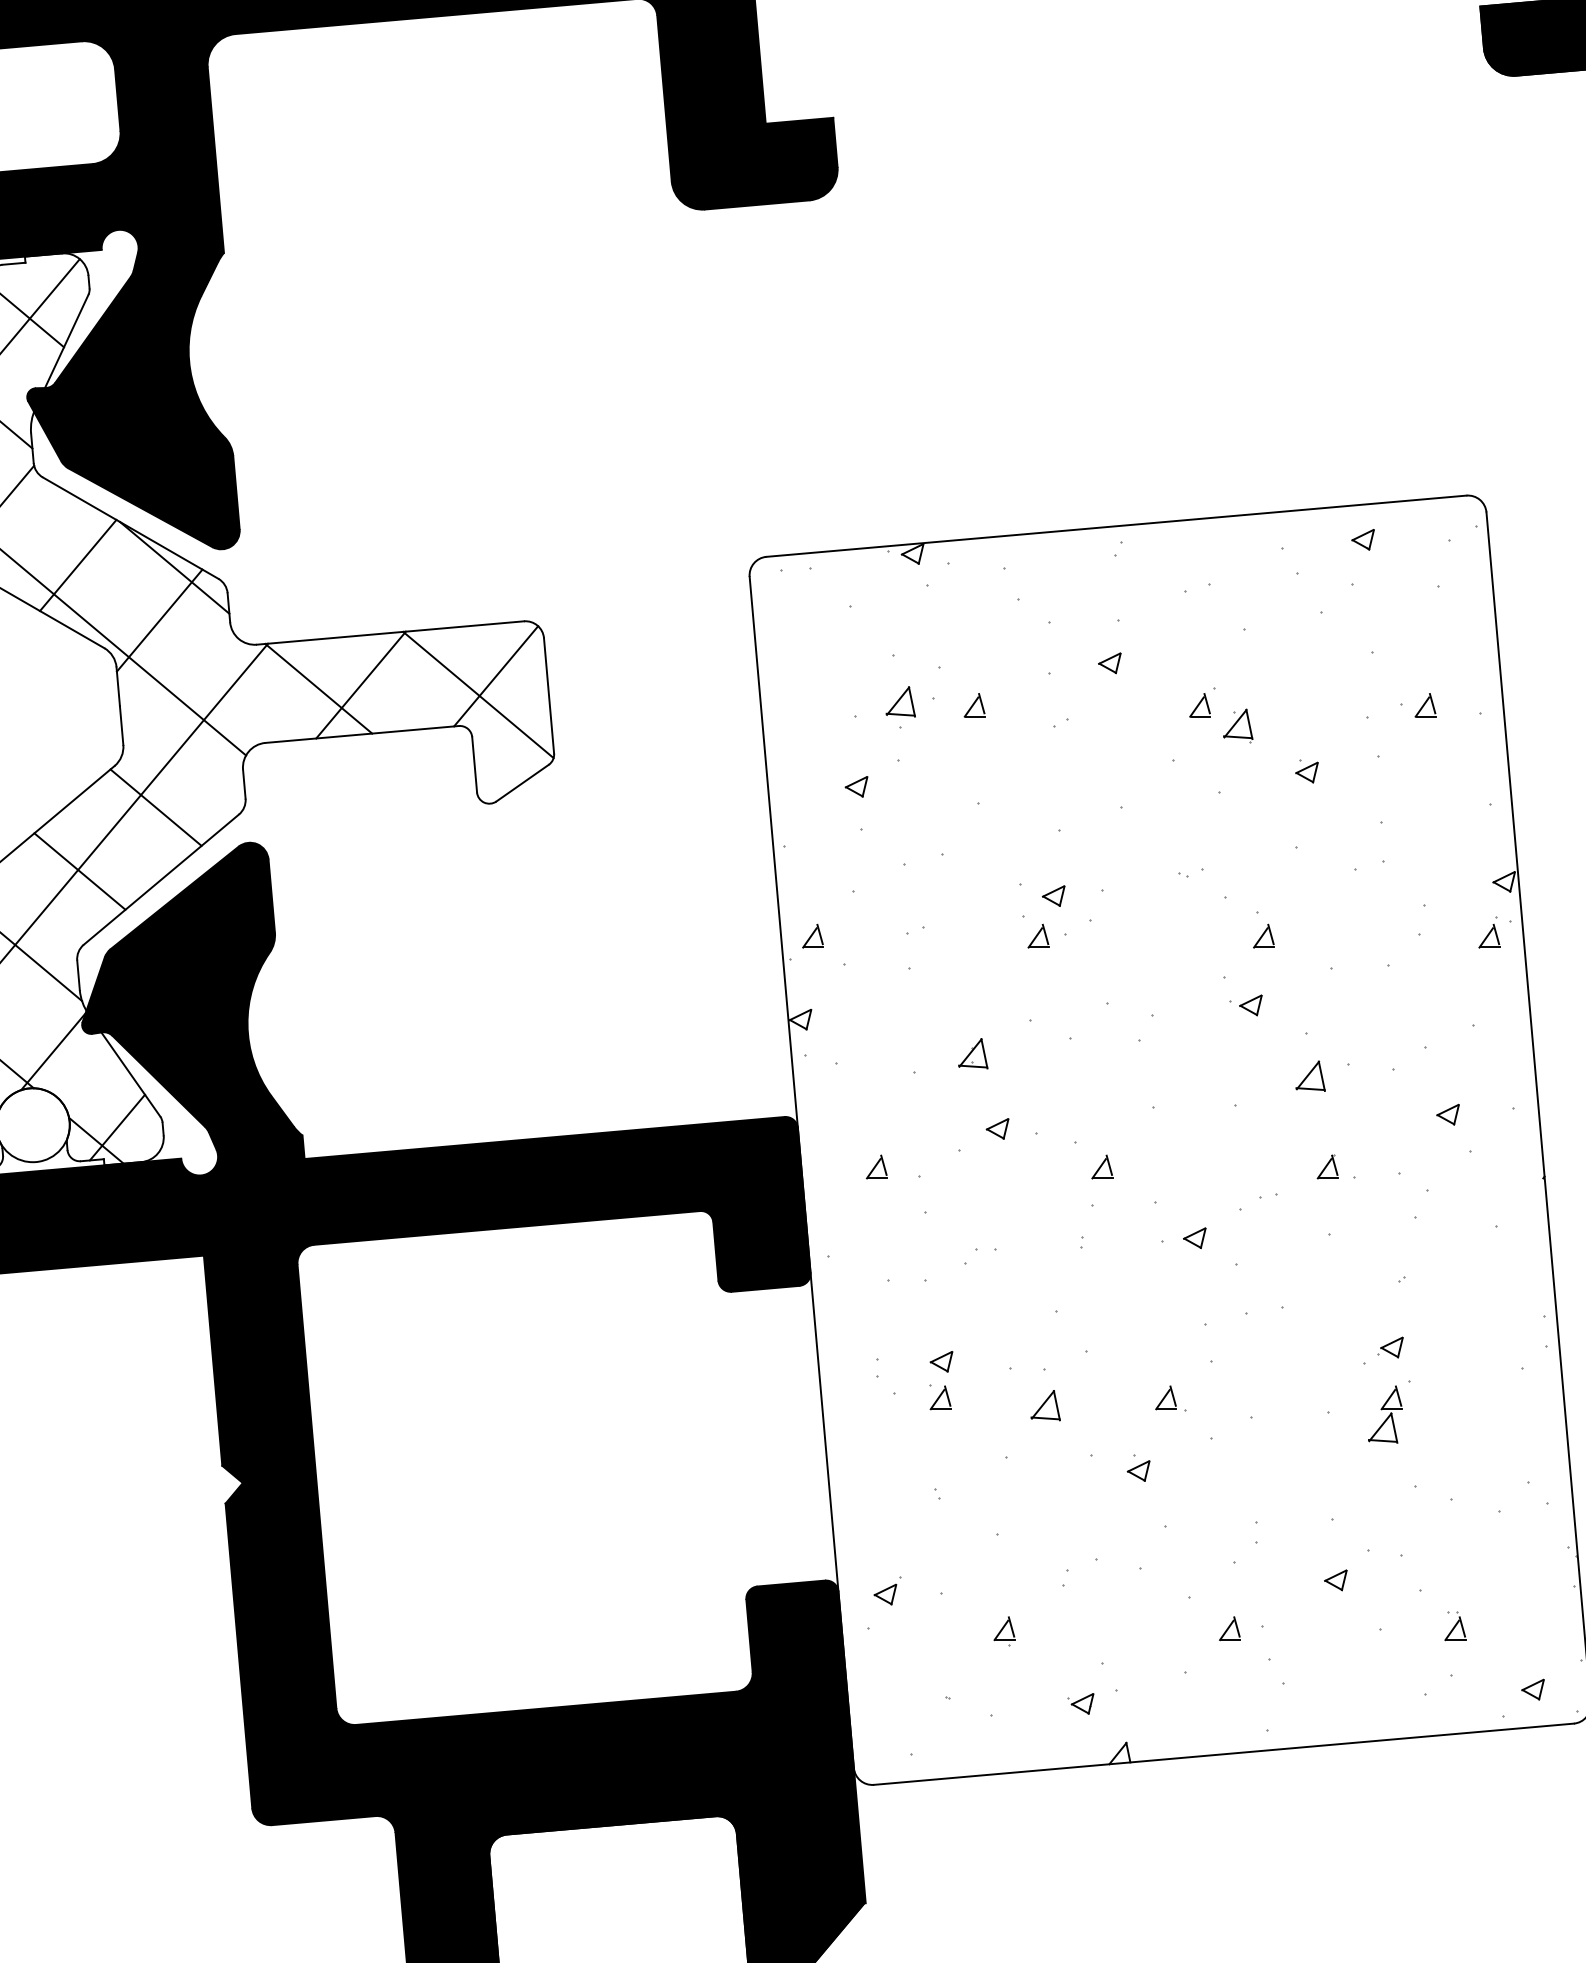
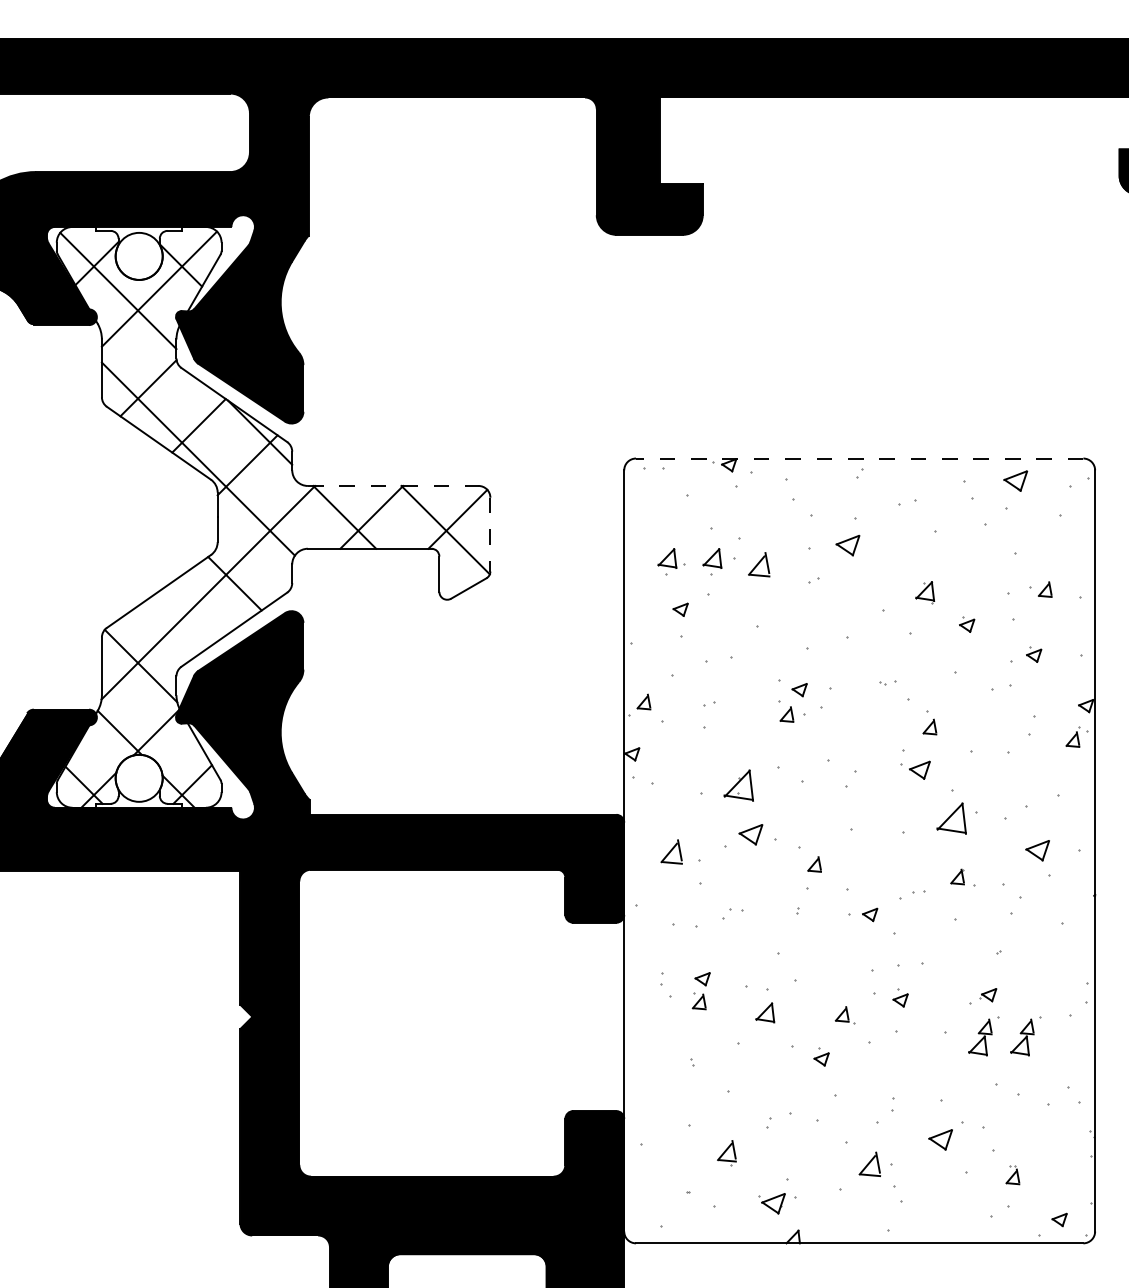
line: (1116, 526) -> (859, 458), solid -> dashed
part: (1363, 540) -> (1015, 481), size x1.6
line: (390, 632) -> (393, 485), solid -> dashed
part: (1110, 663) -> (848, 545), size x1.6
line: (549, 695) -> (490, 534), solid -> dashed
part: (1202, 703) -> (904, 575), removed
part: (974, 705) -> (759, 564), size x1.6
part: (829, 713) -> (667, 561), added
part: (1416, 808) -> (1034, 654), added
line: (78, 870) -> (182, 619), removed
part: (1246, 1006) -> (915, 770), size x1.4
part: (971, 1054) -> (738, 785), size x1.6
part: (1309, 1076) -> (951, 818), size x1.6
part: (1448, 1115) -> (1037, 850), size x1.6
part: (998, 1129) -> (751, 834), size x1.6
part: (875, 1166) -> (671, 851), size x1.6
part: (1254, 1363) -> (900, 997), added
part: (1455, 1407) -> (1025, 1036), added
part: (1336, 1580) -> (940, 1139), size x1.6
part: (887, 1591) -> (655, 1121), removed
part: (1228, 1629) -> (869, 1164), size x1.6
part: (1003, 1631) -> (726, 1153), size x1.4
part: (1082, 1705) -> (772, 1204), size x1.6

